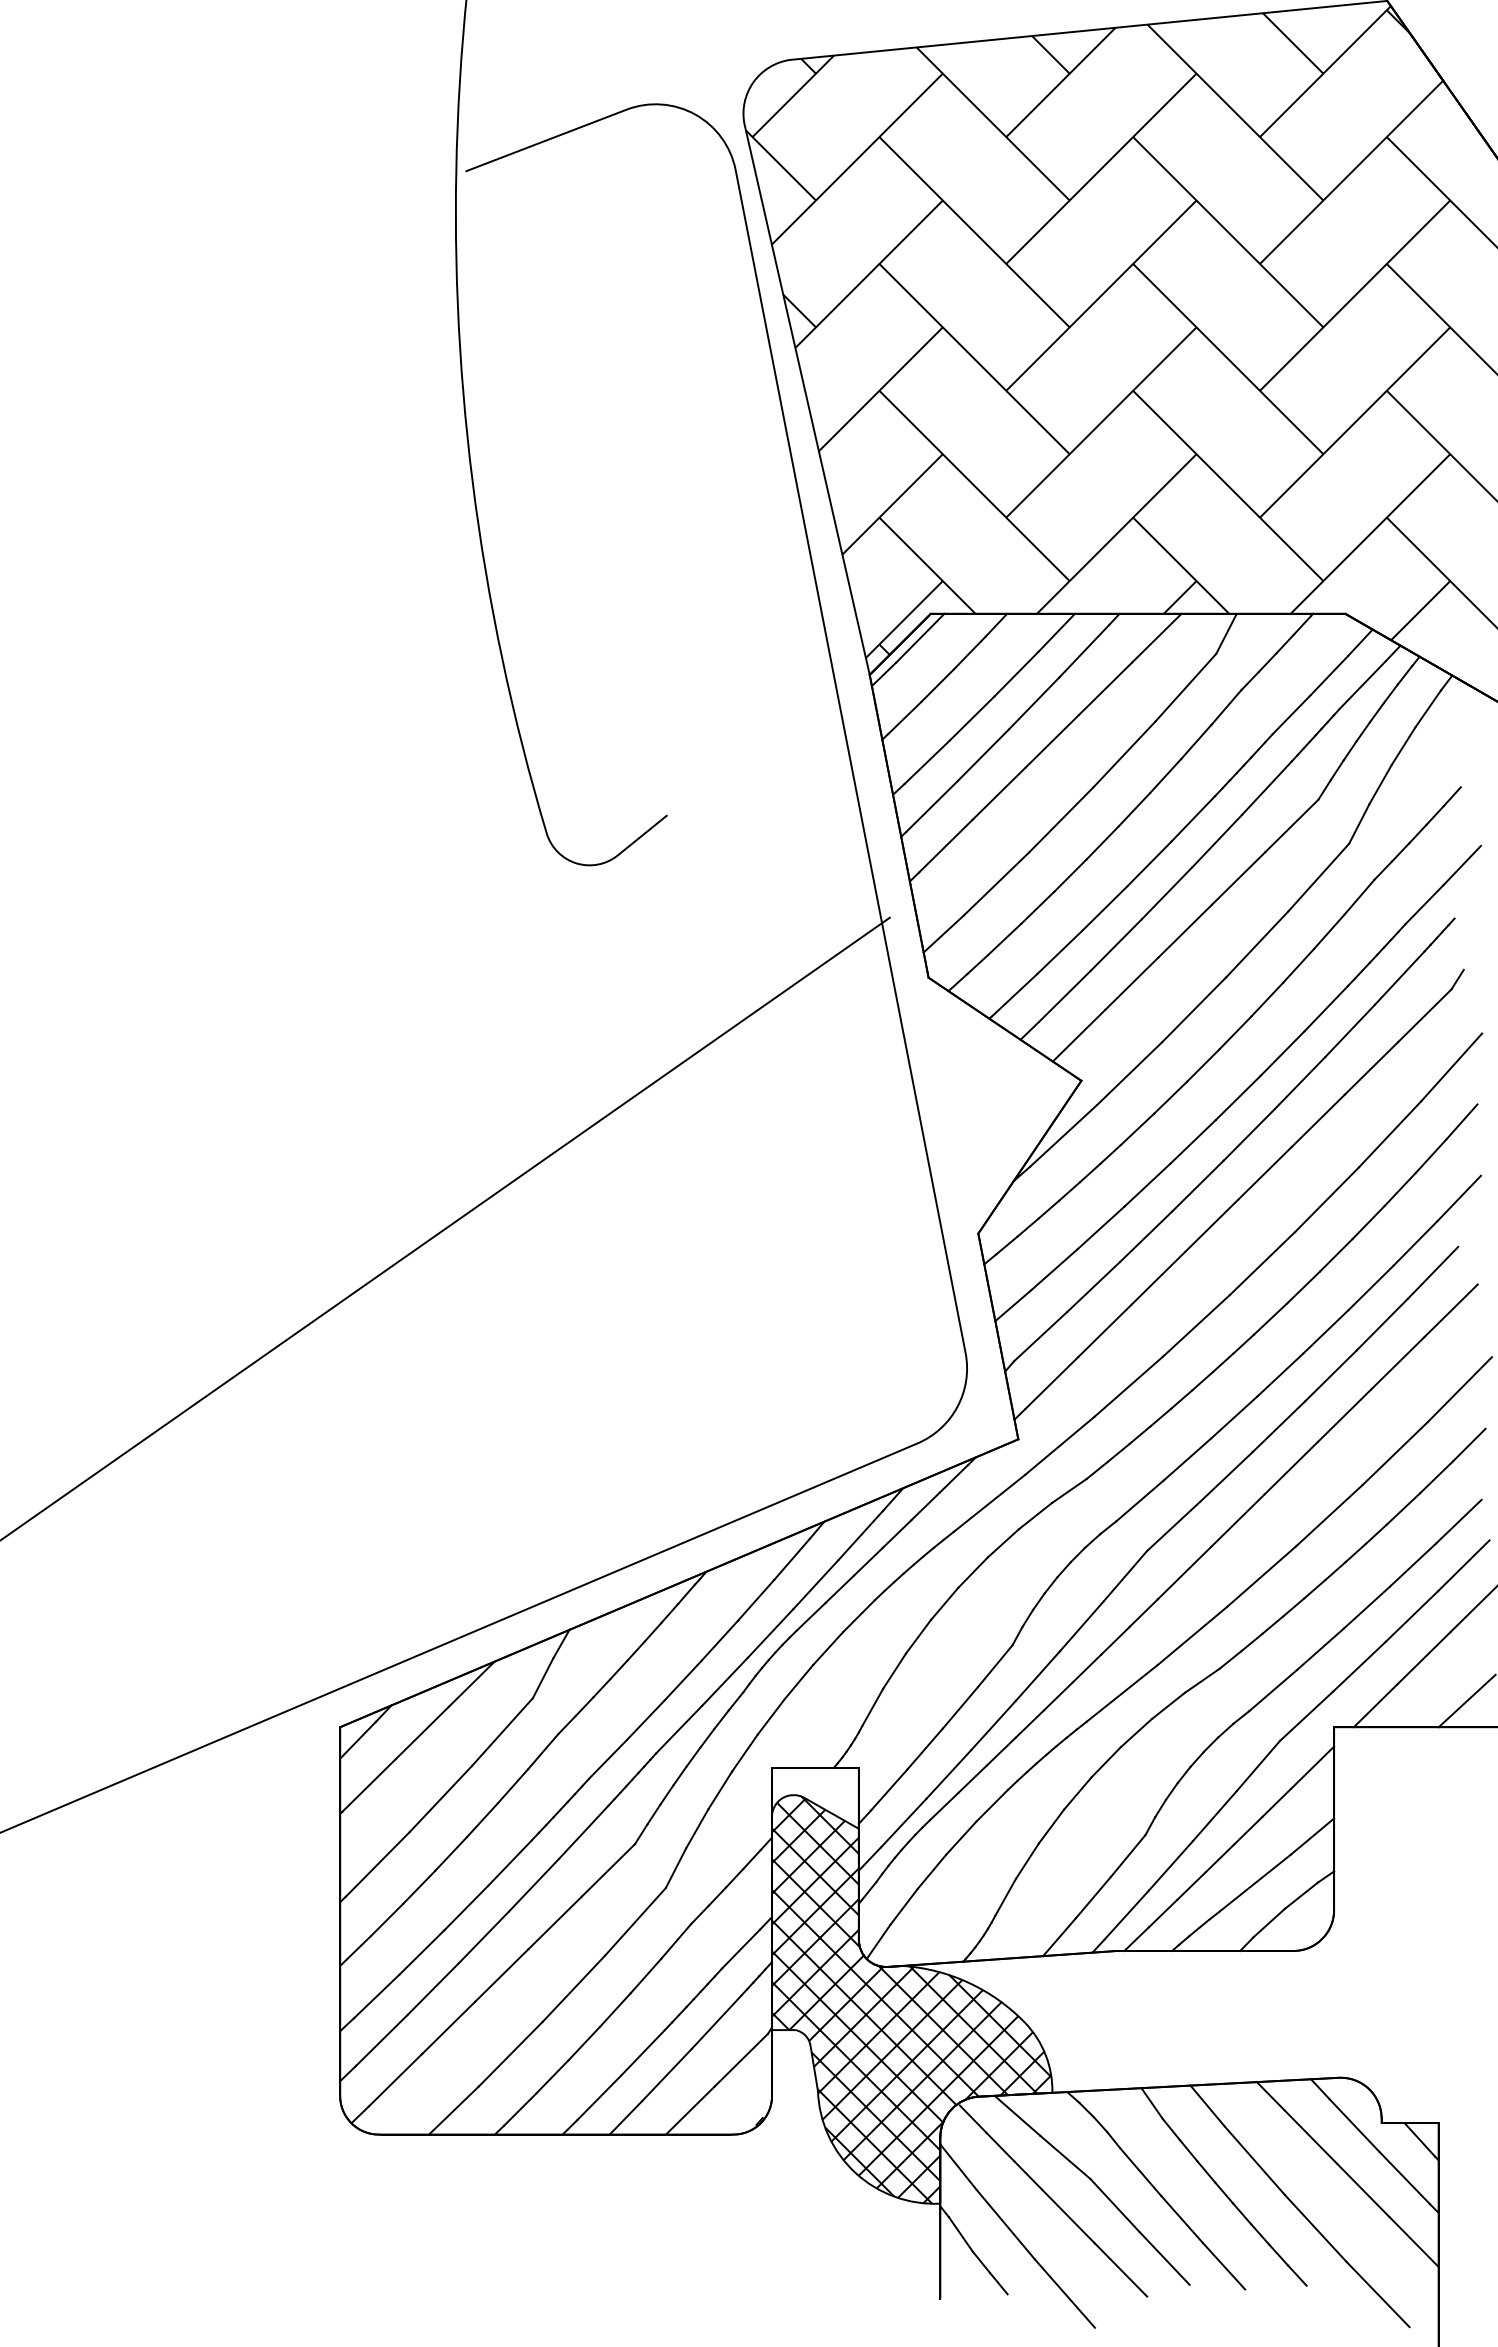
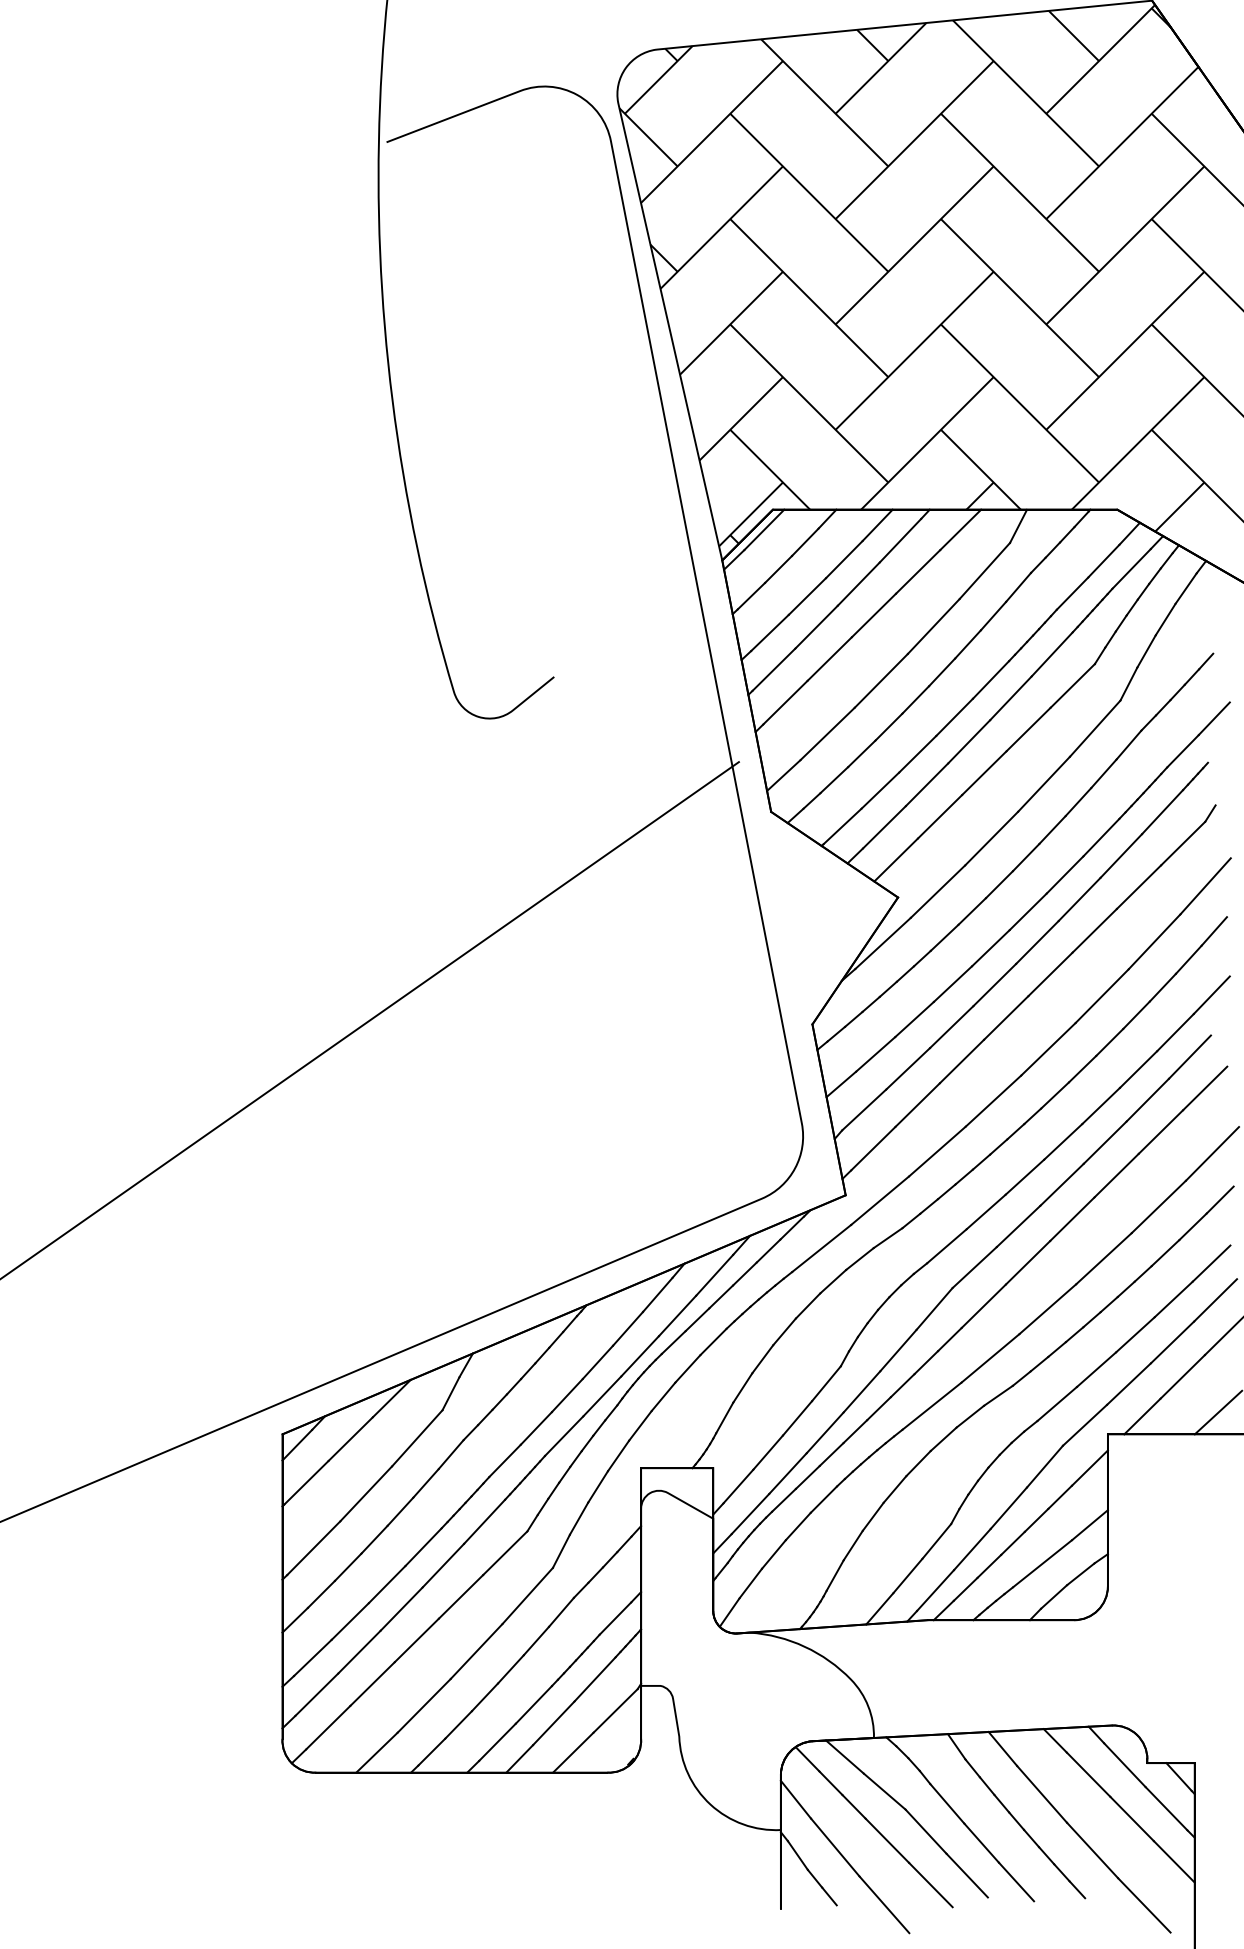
hatch: (911, 1999) -> (756, 1660), removed

